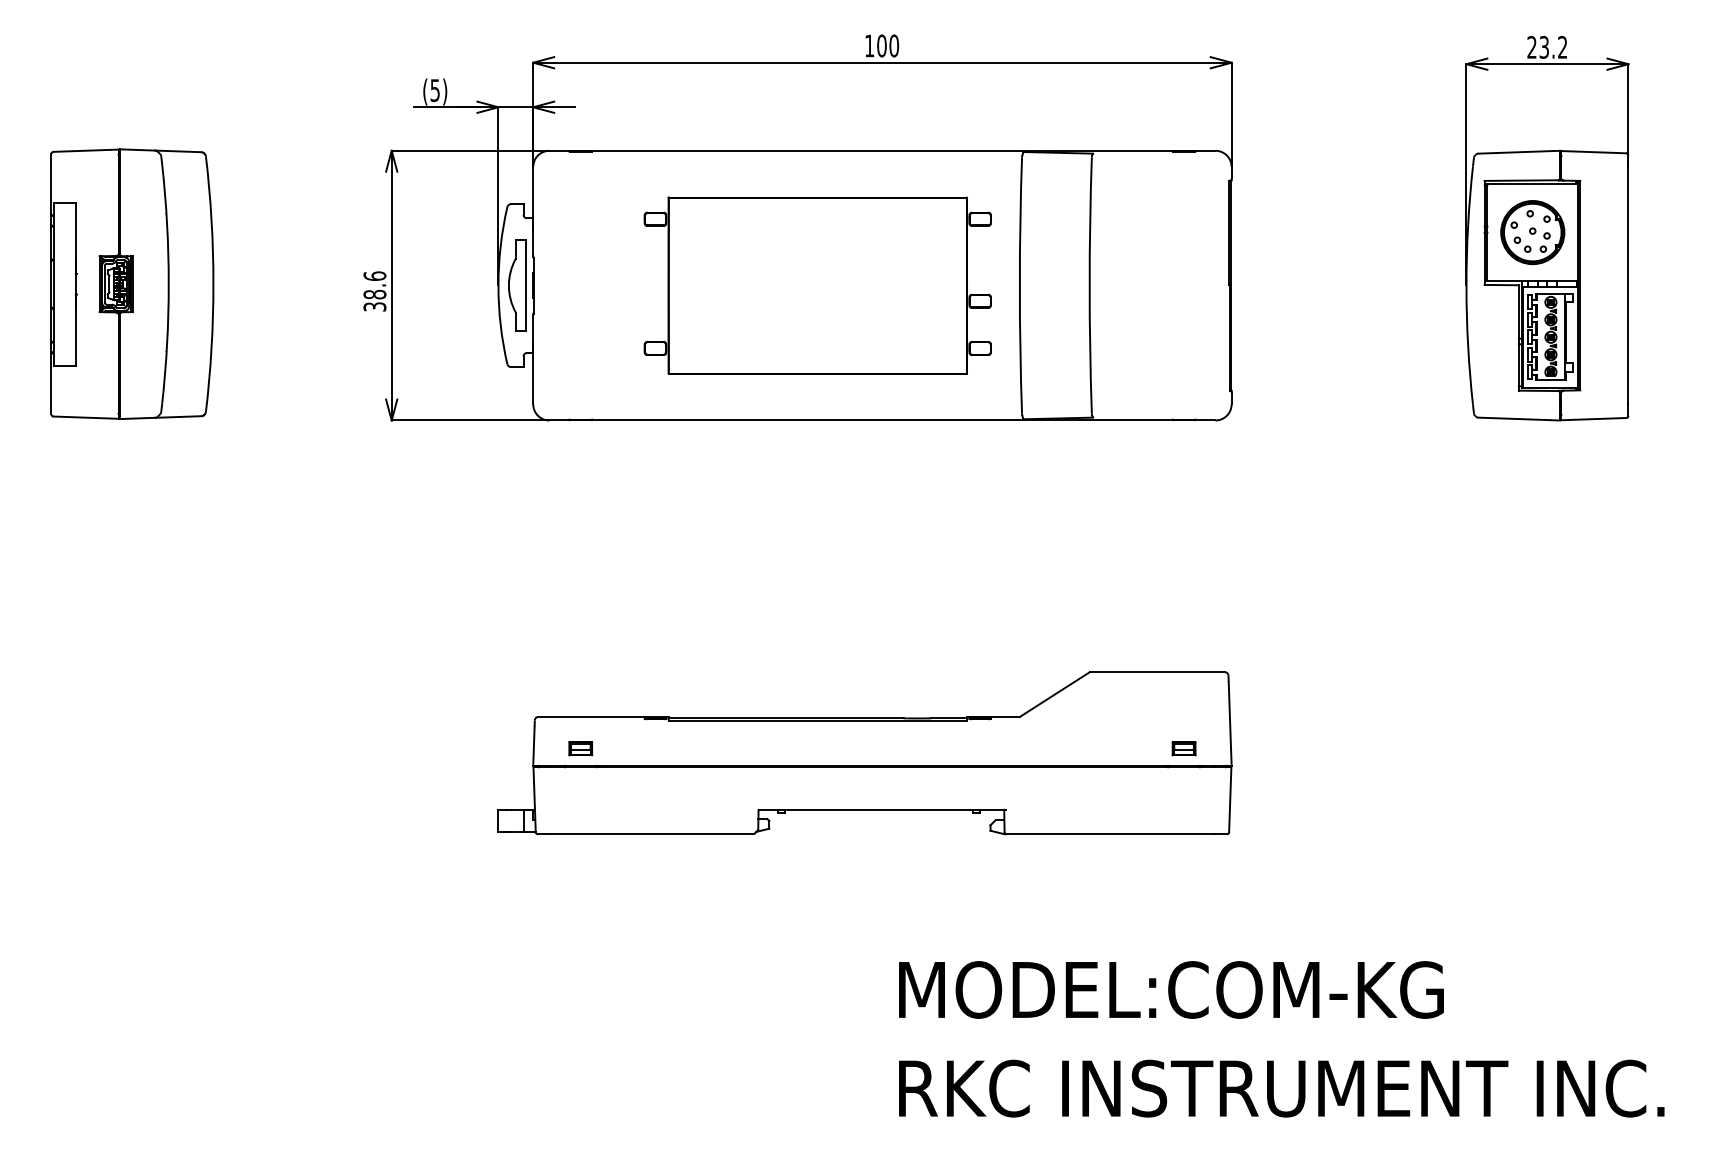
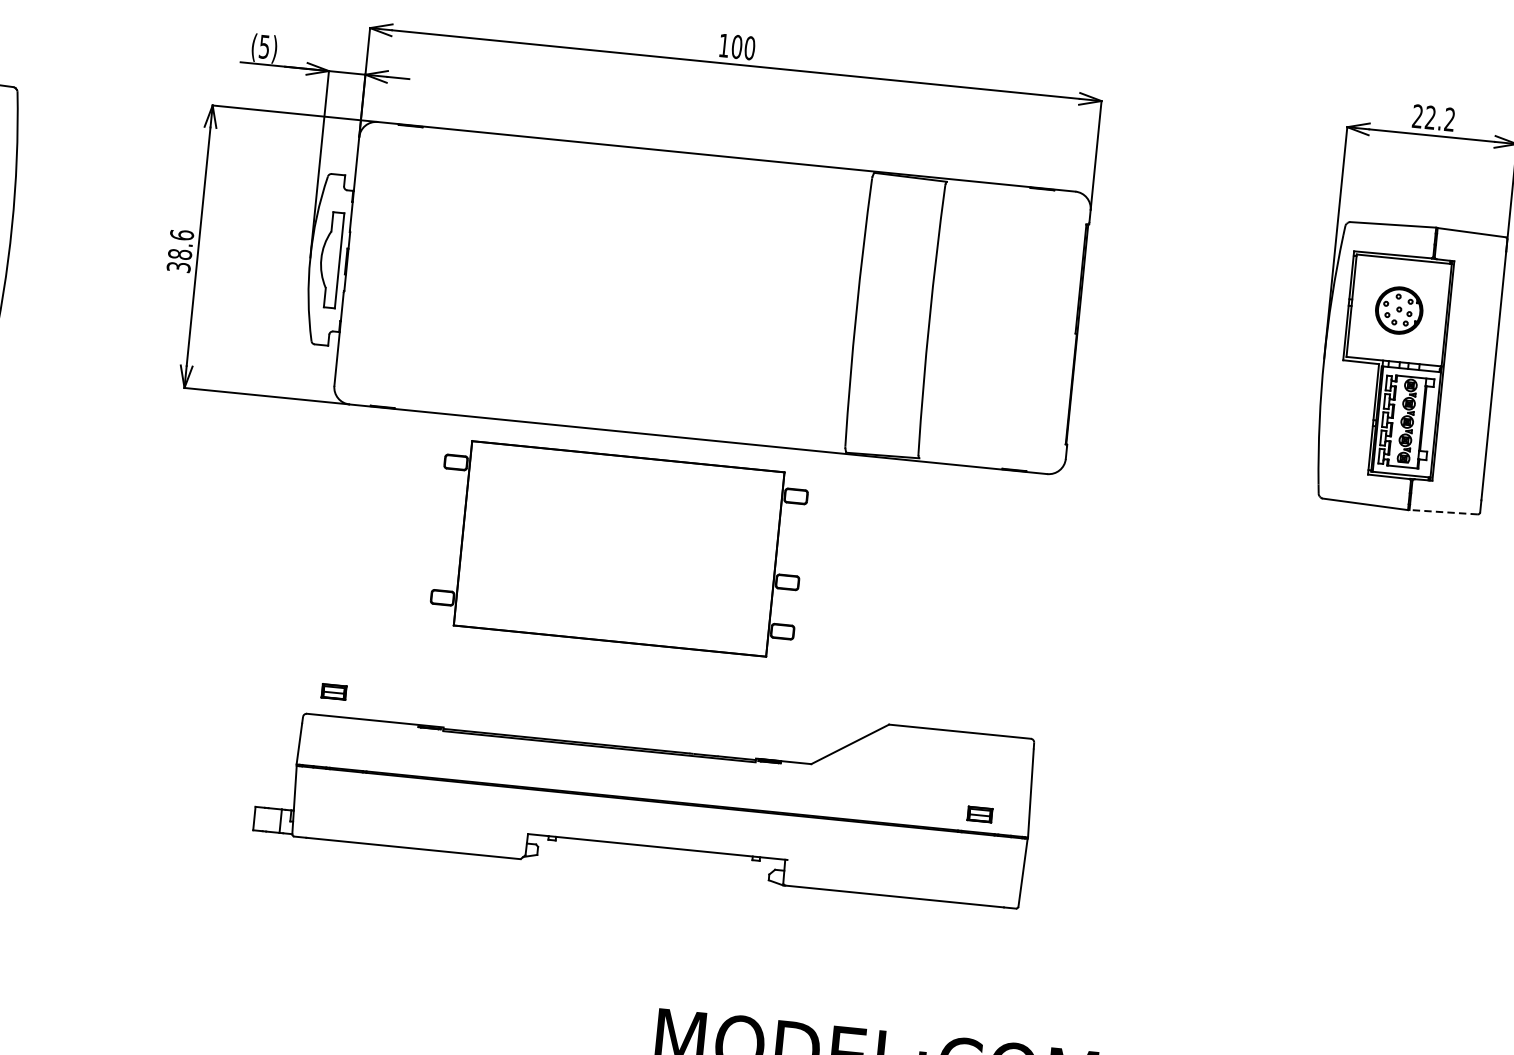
text: (1543, 47) -> (1429, 117), 23.2 -> 22.2
part: (1532, 232) -> (1398, 310), size x0.7
part: (817, 285) -> (618, 548), moved
line: (1593, 419) -> (1443, 512), solid -> dashed
part: (580, 748) -> (333, 691), moved

